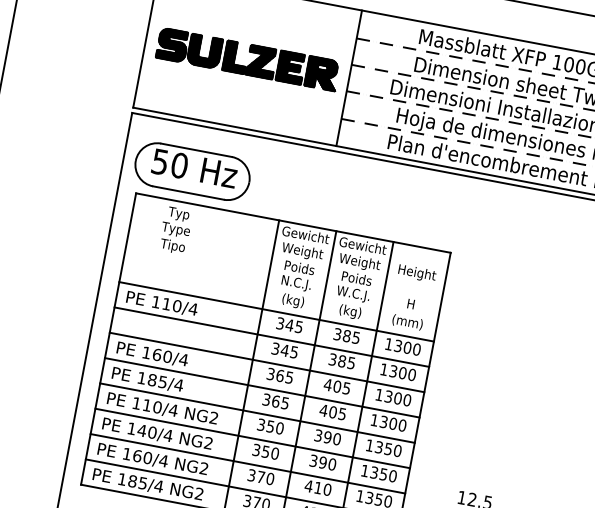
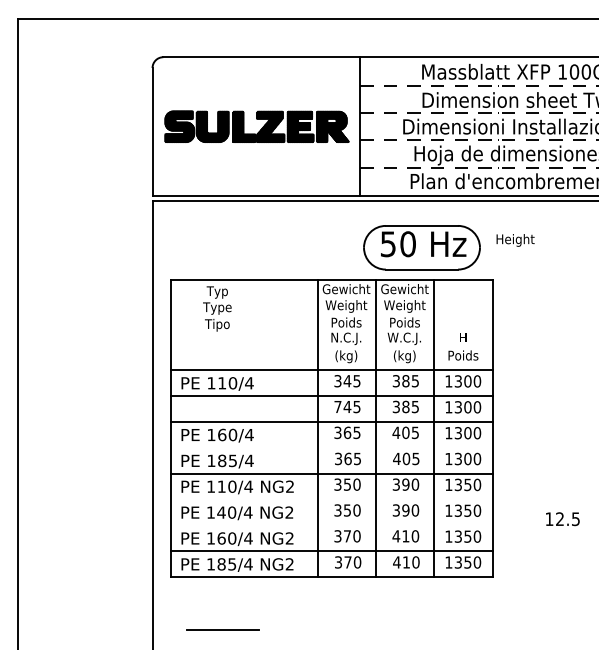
part: (192, 171) -> (421, 247), moved
text: (417, 273) -> (515, 240), moved
text: (407, 322) -> (463, 356), (mm) -> Poids
text: (275, 348) -> (337, 406), 345 -> 745
line: (261, 387) -> (331, 447), removed
line: (252, 438) -> (331, 499), removed
line: (247, 463) -> (331, 525), removed

